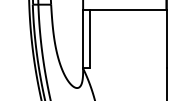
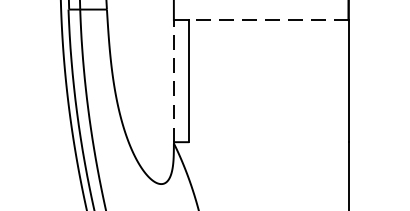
line: (128, 9) -> (268, 19), solid -> dashed
line: (83, 38) -> (174, 80), solid -> dashed

